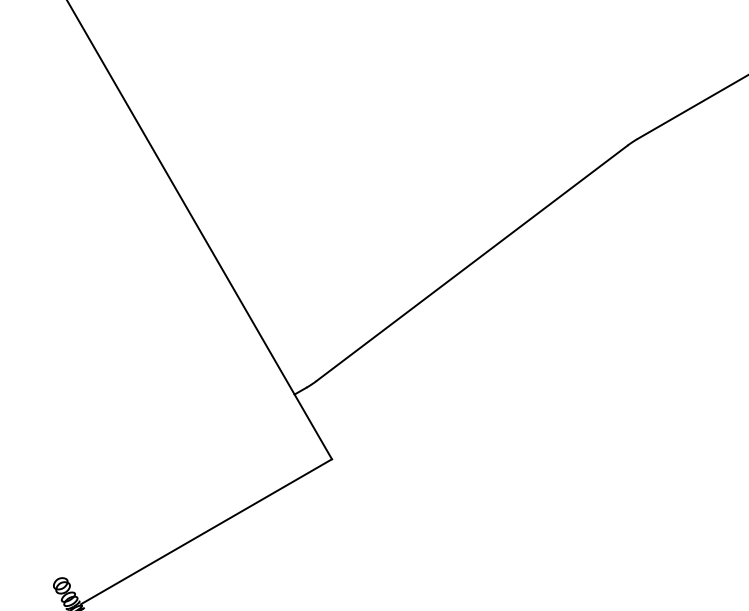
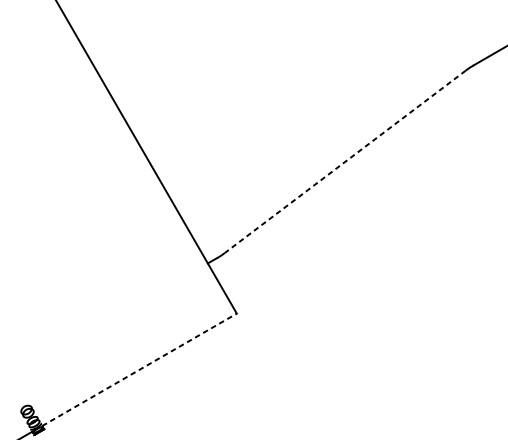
line: (472, 263) -> (345, 161), solid -> dashed
line: (206, 531) -> (139, 369), solid -> dashed

